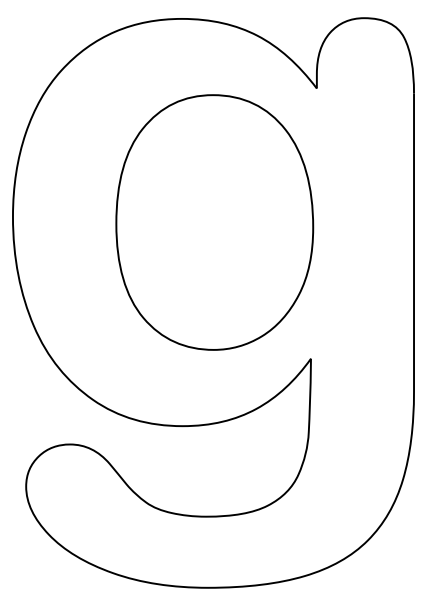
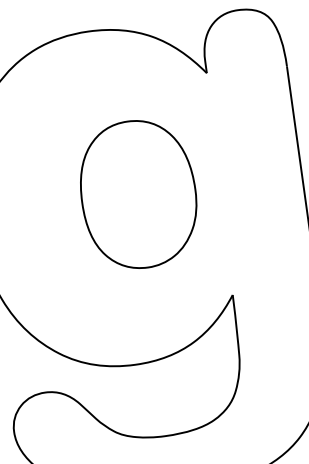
part: (214, 222) -> (138, 194), size x0.7

